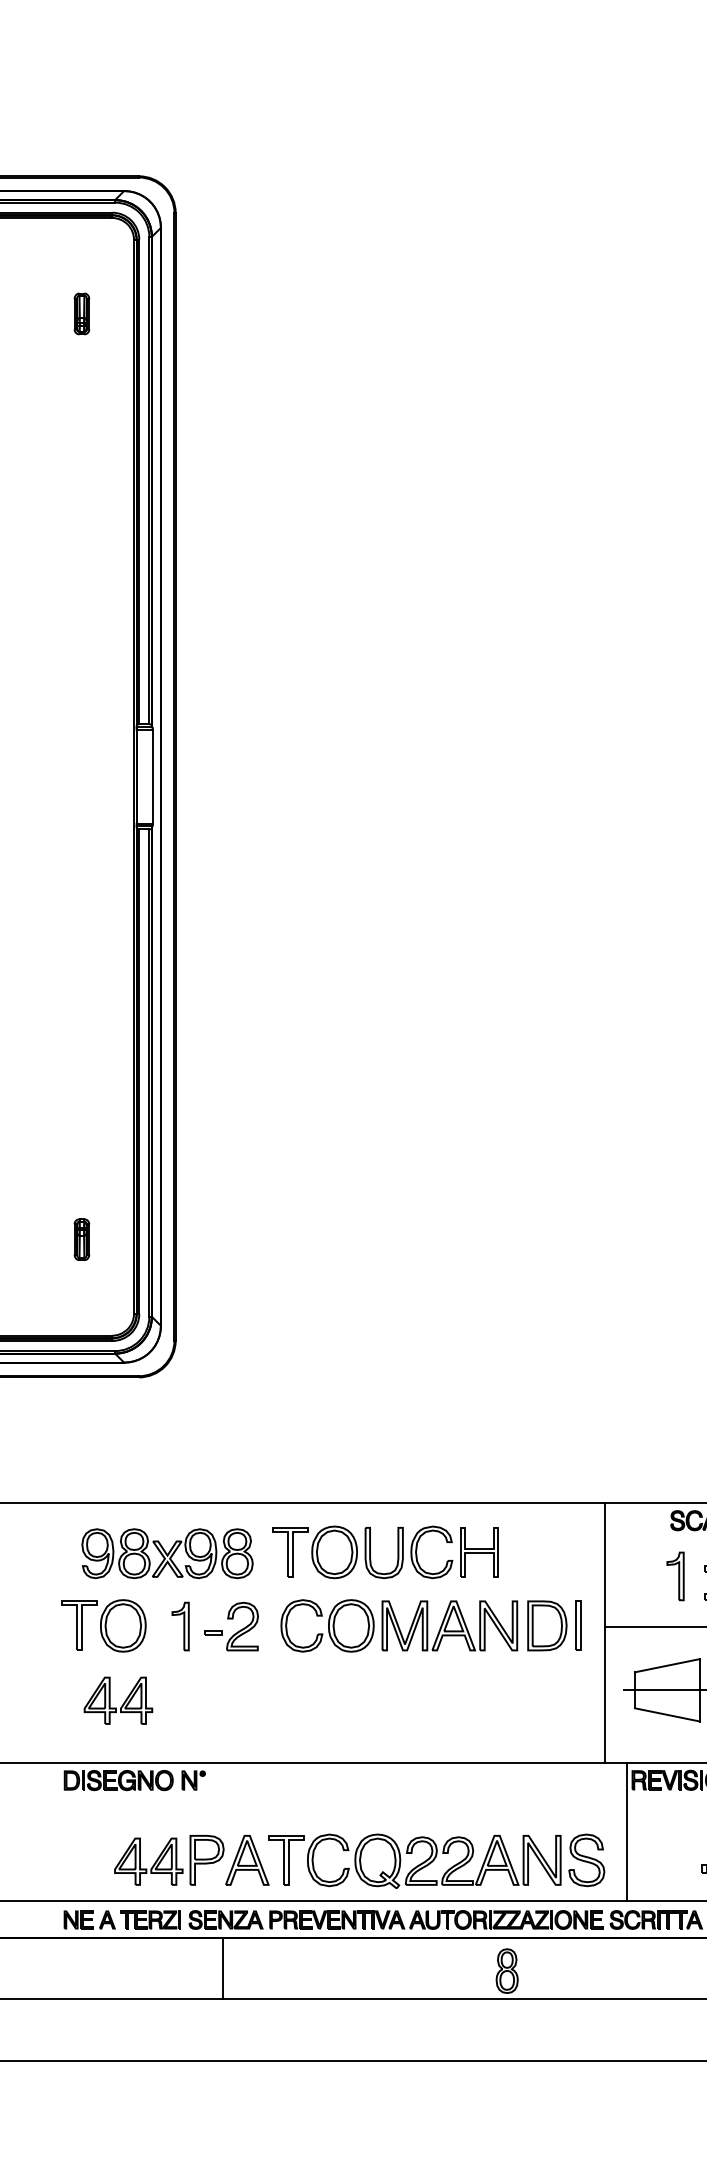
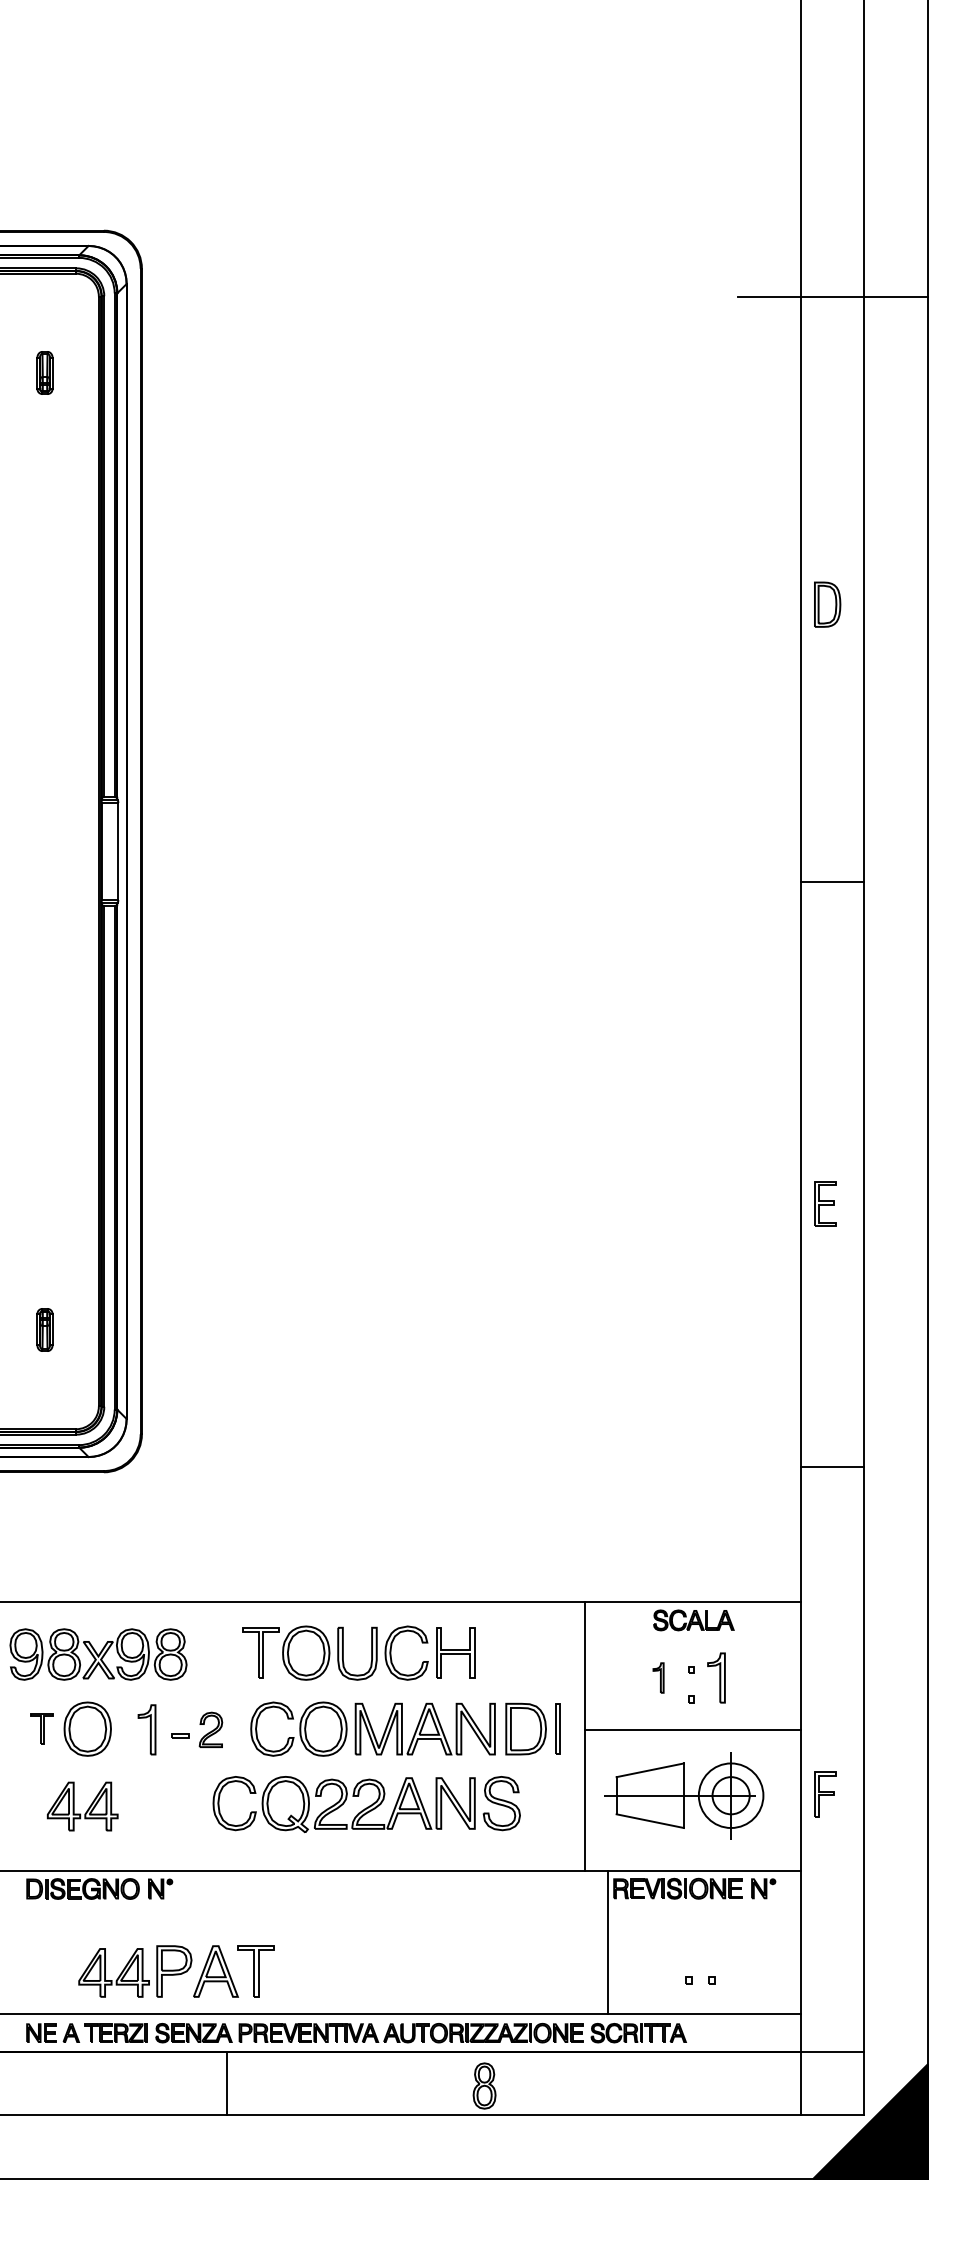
part: (167, 1553) -> (98, 1654), moved
part: (675, 1575) -> (658, 1677), size x0.6
part: (78, 1625) -> (41, 1728), size x0.6
part: (242, 1626) -> (210, 1729), size x0.7
part: (455, 1861) -> (366, 1804), moved
line: (223, 1968) -> (227, 2083), moved

